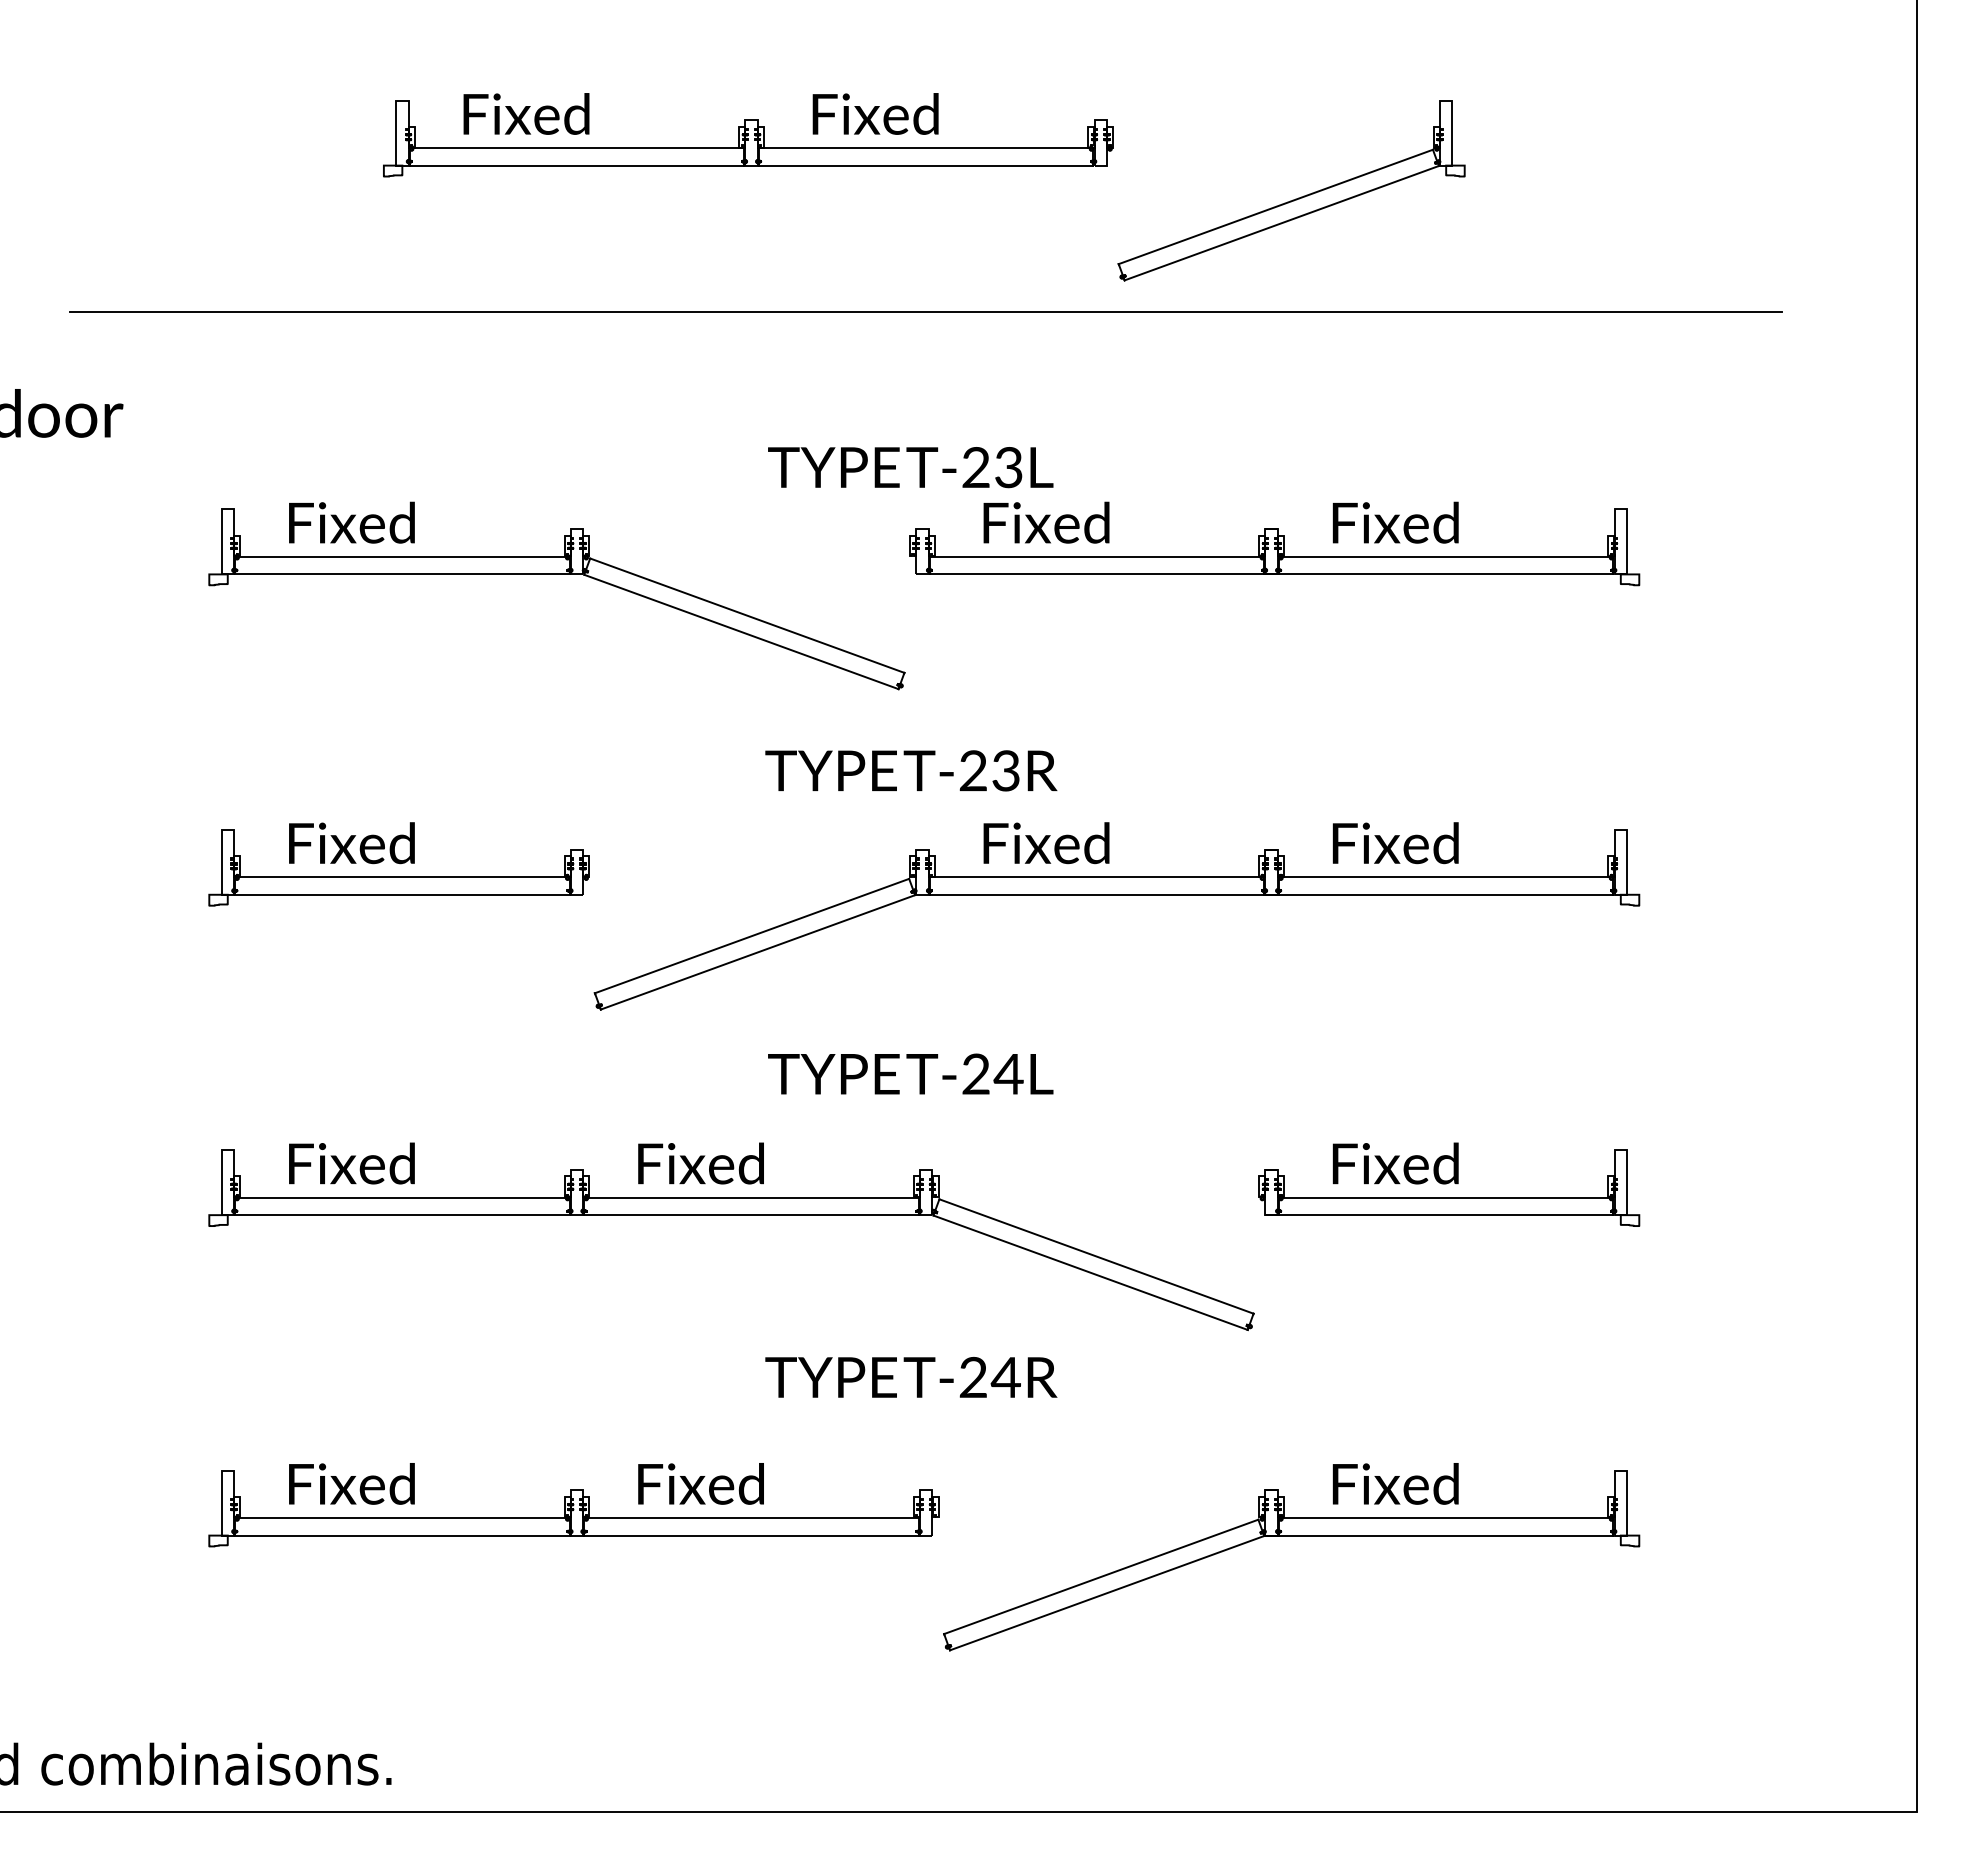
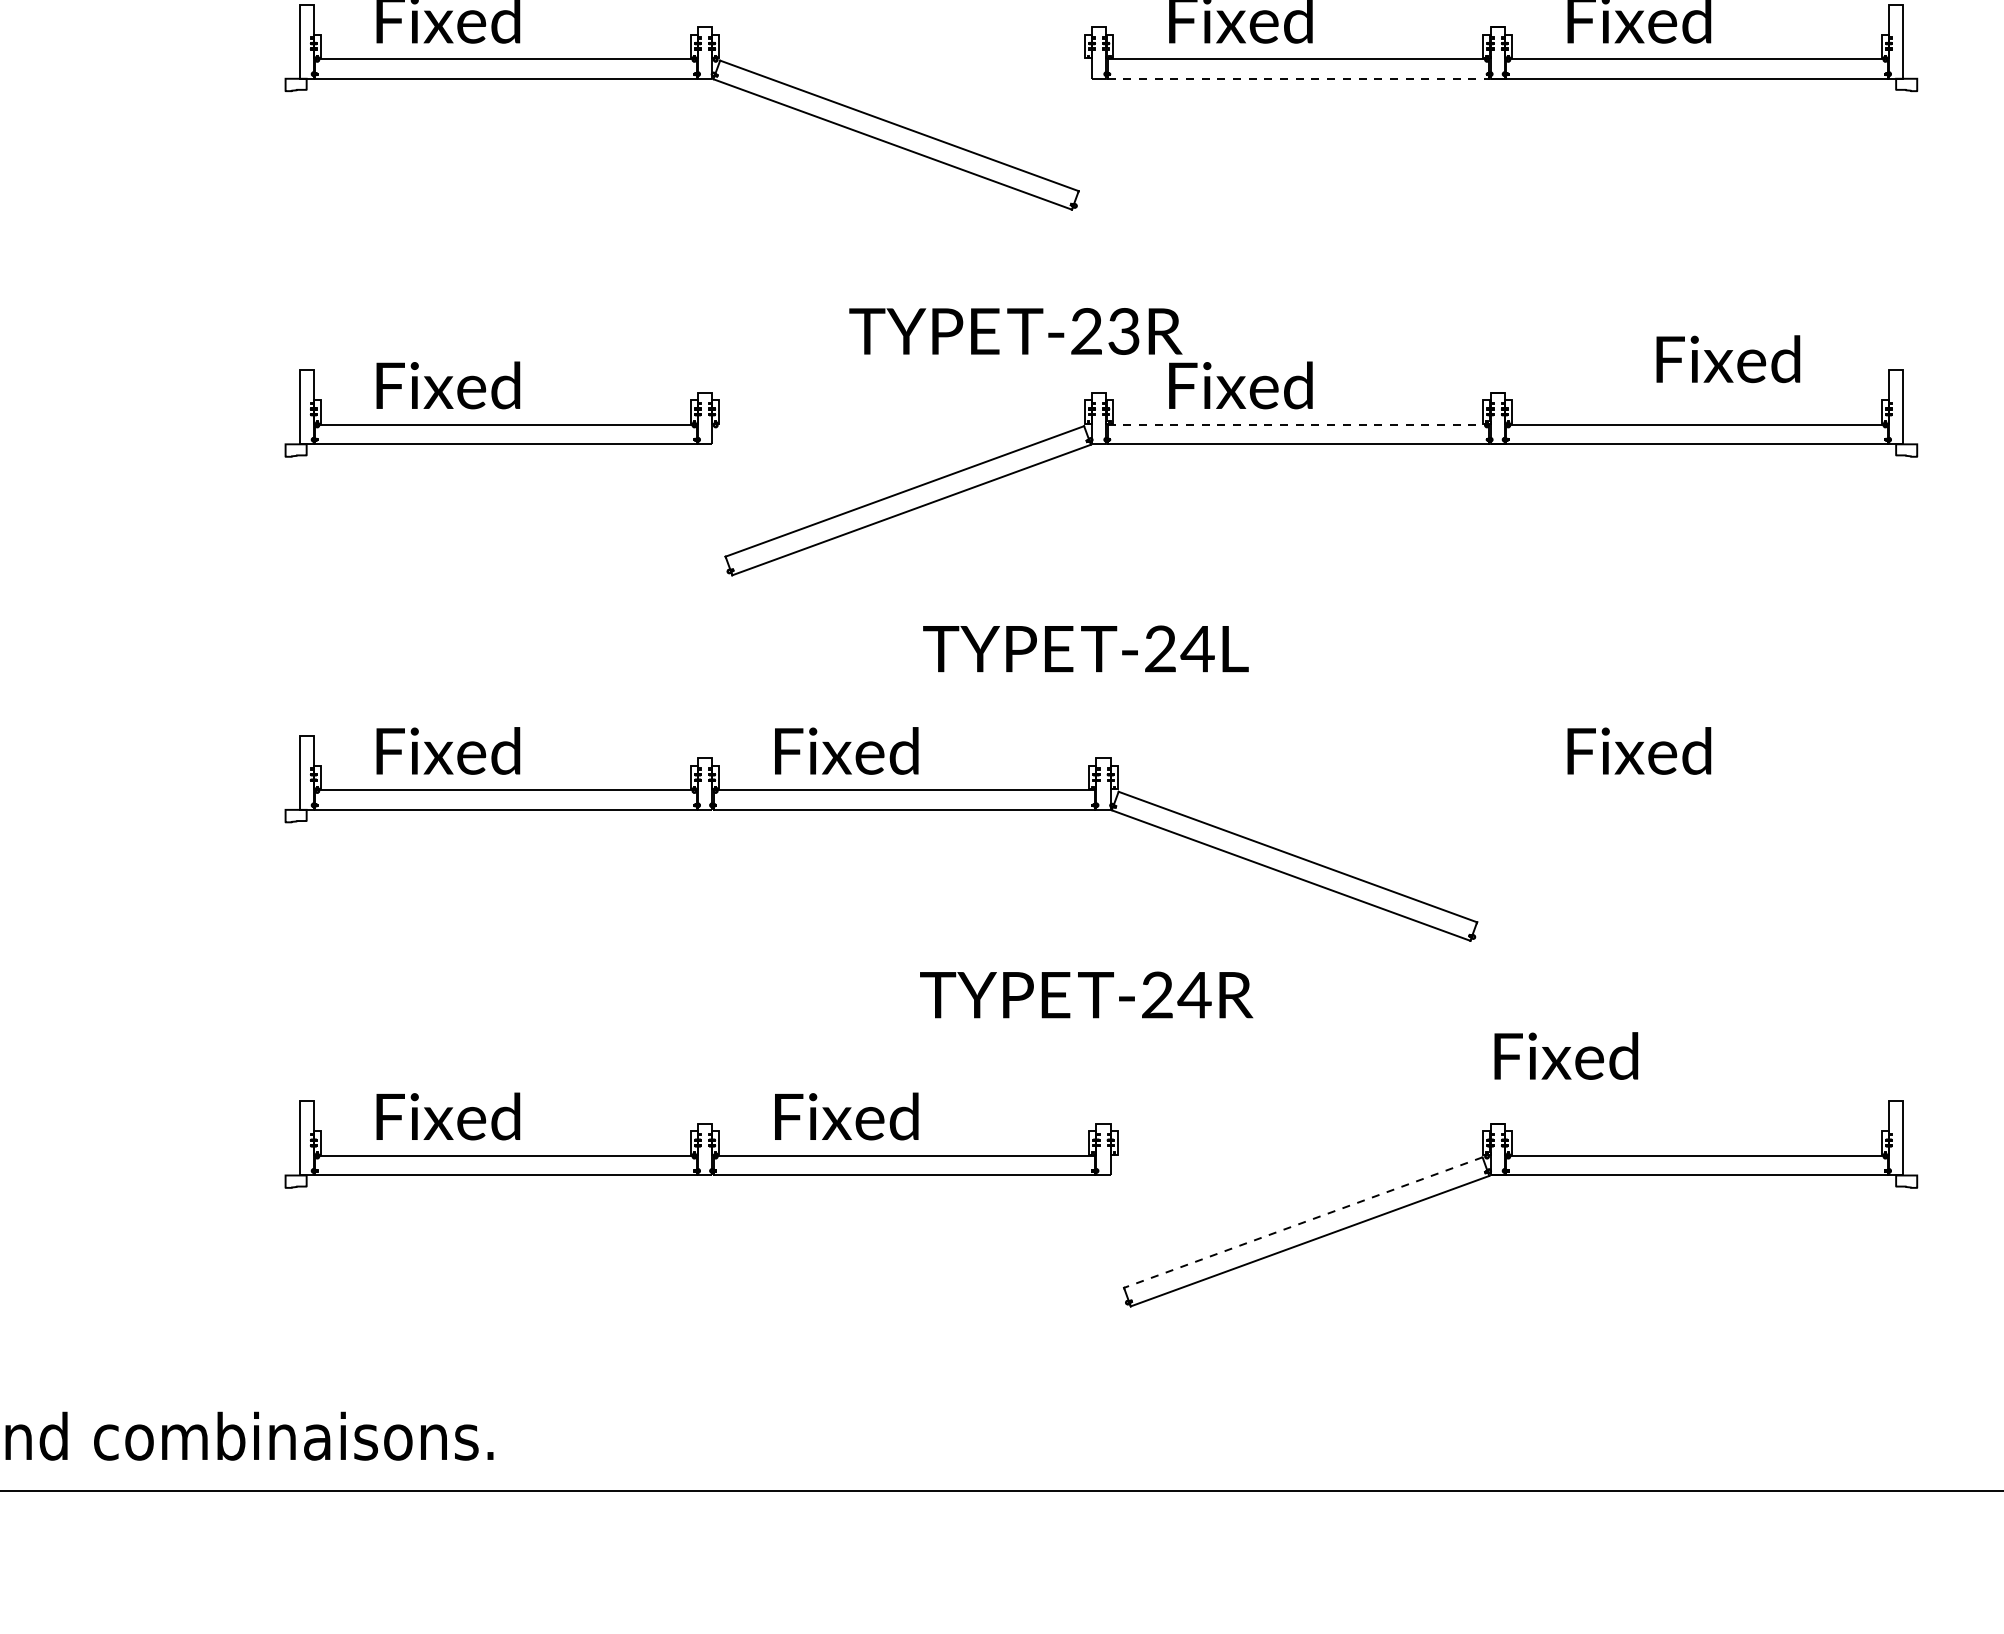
line: (1097, 574) -> (1299, 78), solid -> dashed
text: (911, 770) -> (1016, 331), moved
text: (1395, 843) -> (1728, 359), moved
line: (1097, 877) -> (1299, 424), solid -> dashed
part: (1449, 1197) -> (1700, 789), removed
text: (1395, 1483) -> (1566, 1055), moved
line: (1100, 1577) -> (1302, 1223), solid -> dashed

